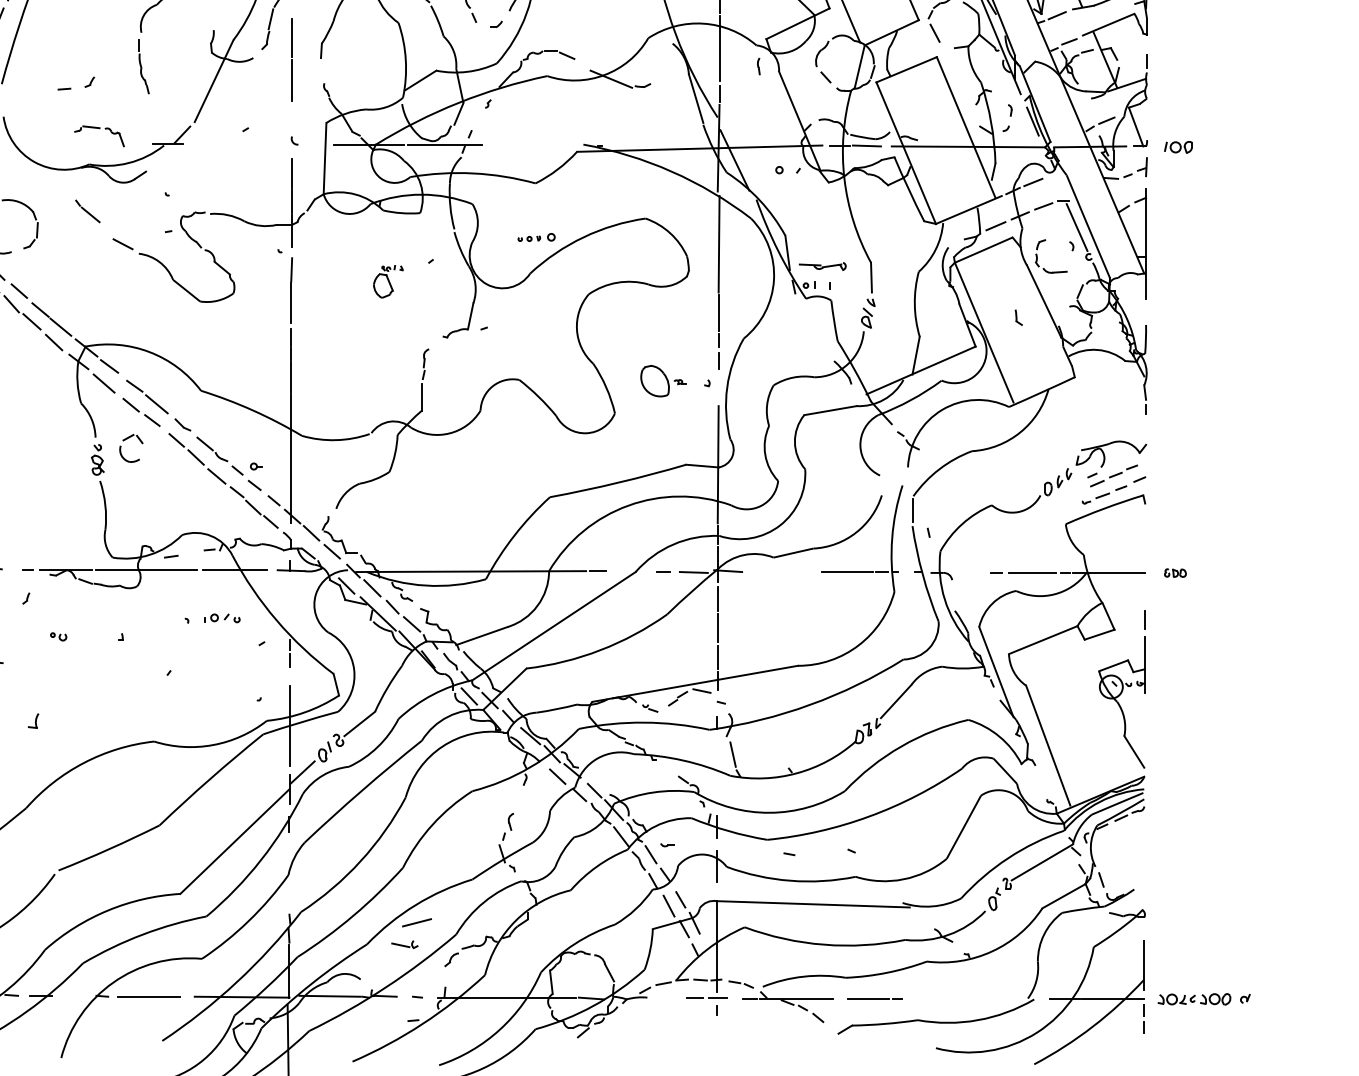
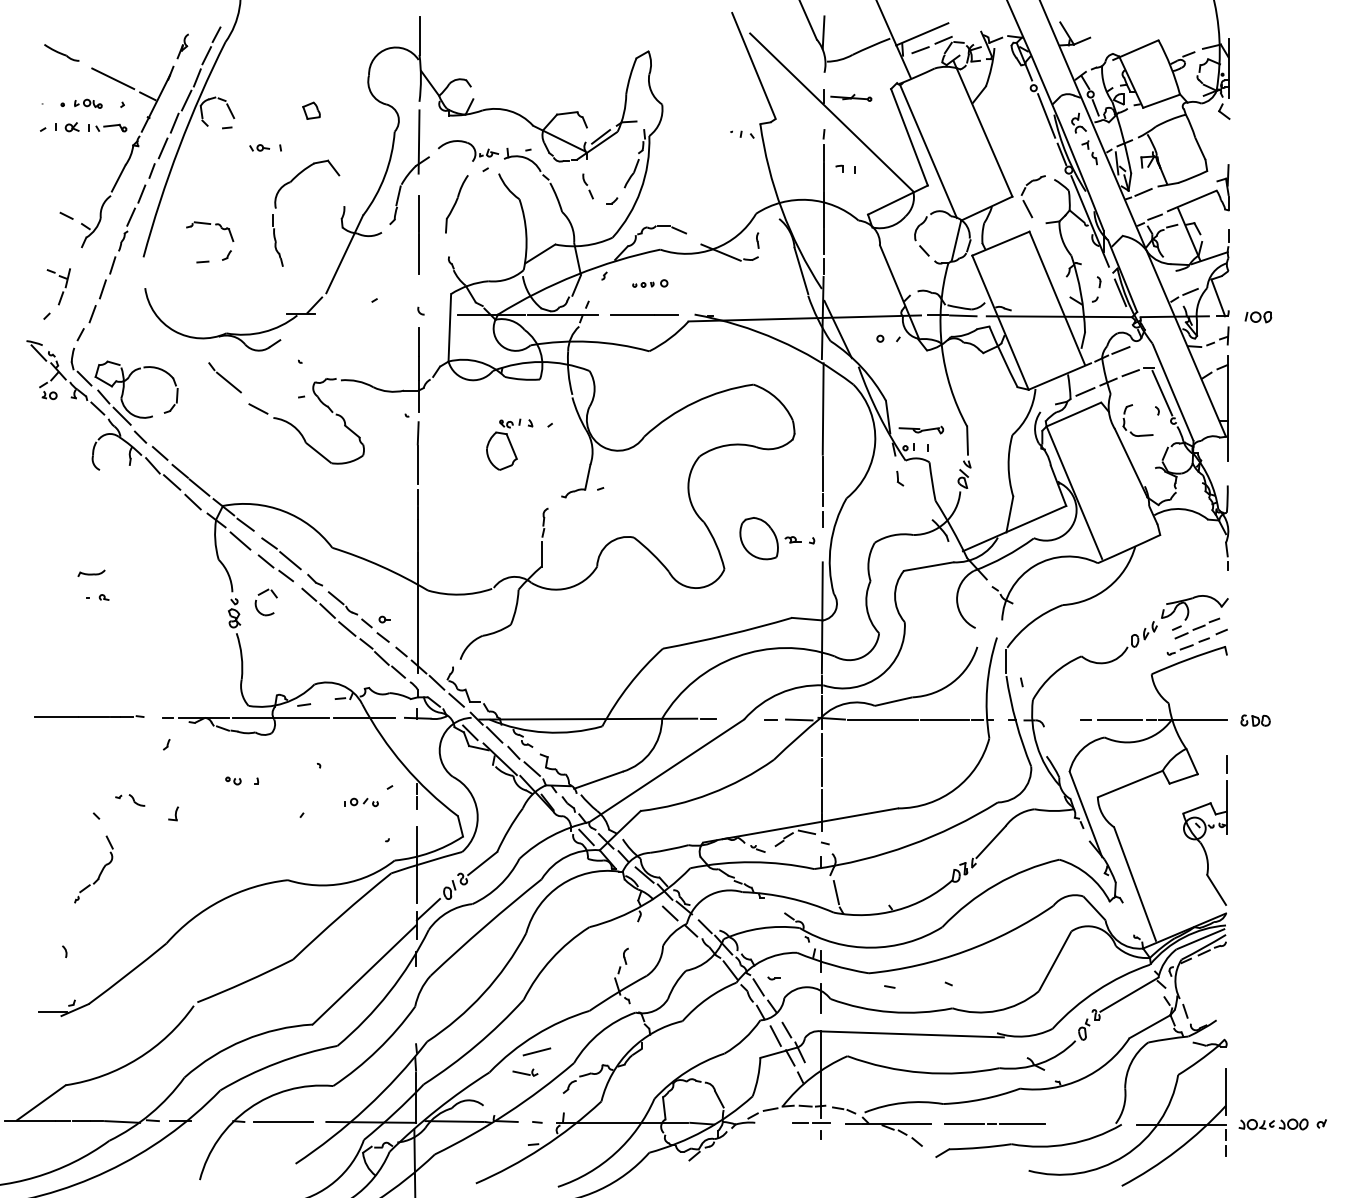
part: (758, 66) -> (757, 240), moved
part: (99, 128) -> (210, 224), moved
line: (530, 144) -> (644, 314), added
part: (87, 211) -> (224, 377), size x1.43
part: (536, 237) -> (650, 283), moved
part: (388, 281) -> (509, 444), size x1.67
part: (1019, 317) -> (900, 478), moved
part: (663, 380) -> (770, 538), size x1.43
line: (781, 571) -> (882, 719), added
part: (1175, 573) -> (1255, 720), size x1.43
part: (222, 618) -> (361, 802), moved
part: (58, 636) -> (233, 780), moved
part: (33, 720) -> (173, 813), moved
line: (929, 998) -> (1022, 1123), added

